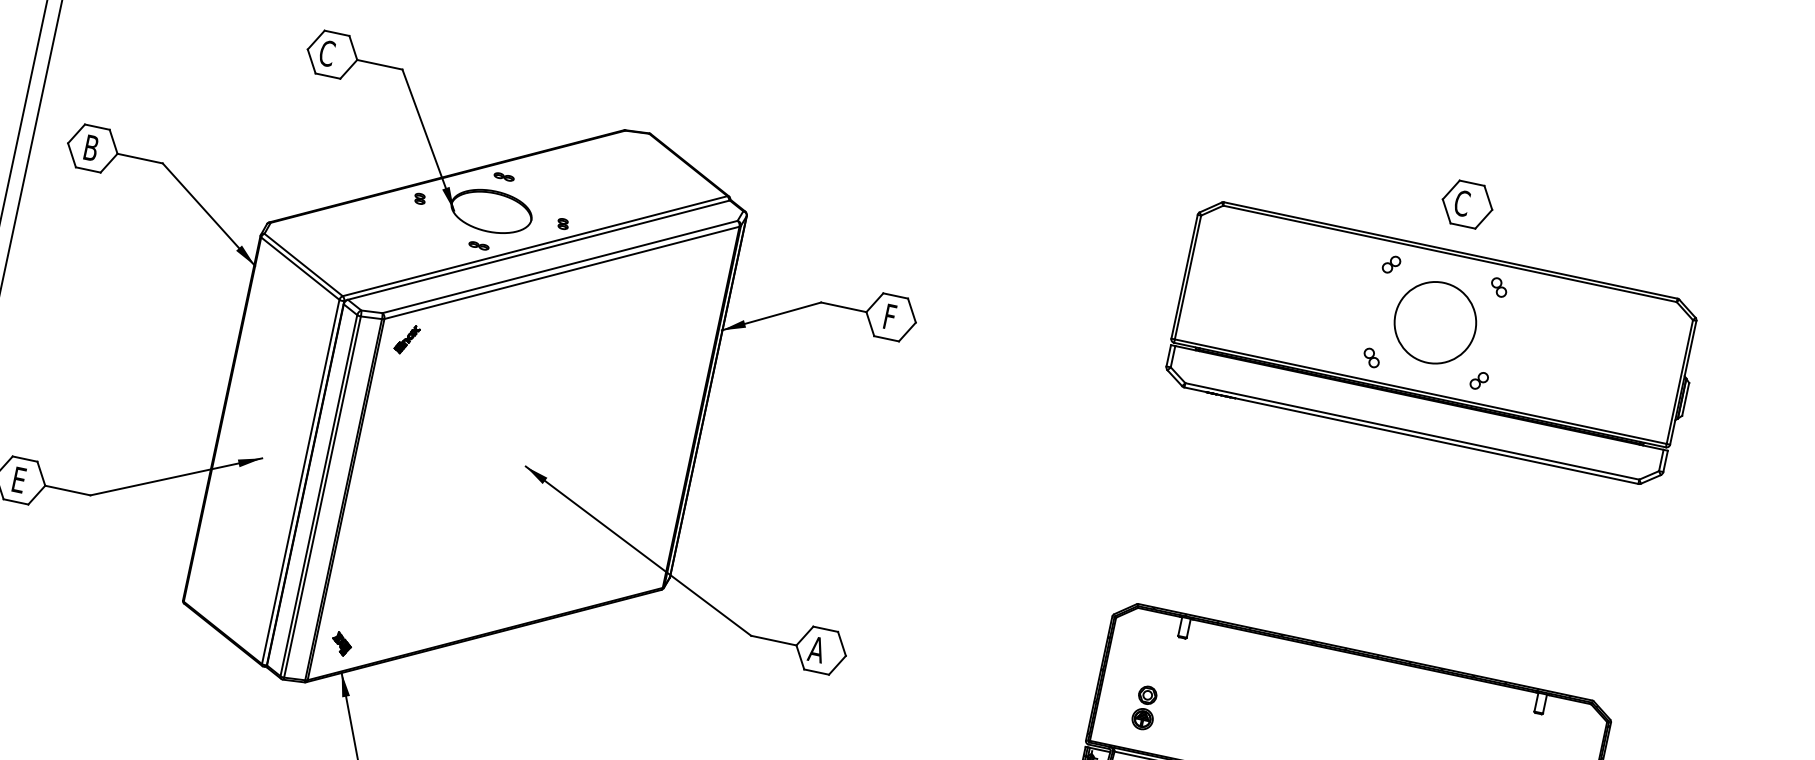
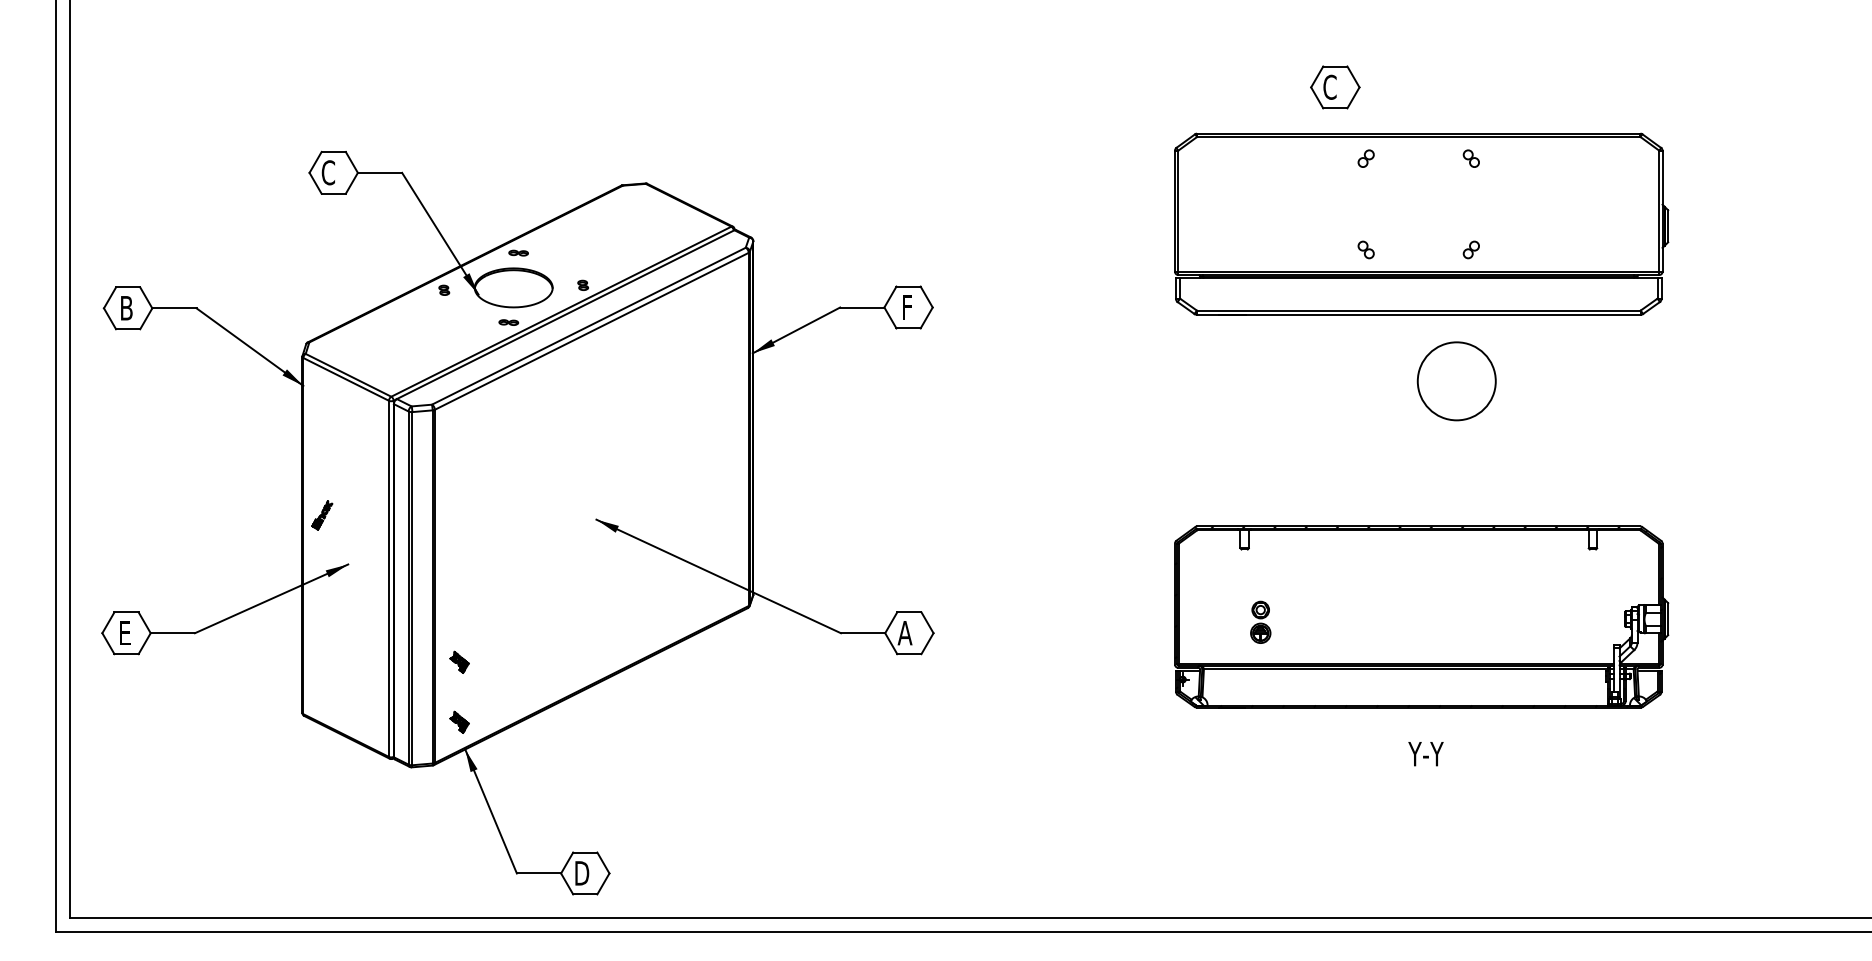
part: (1467, 204) -> (1335, 87), moved
circle: (1435, 322) -> (1456, 381), moved
part: (407, 339) -> (322, 515), moved
part: (354, 581) -> (459, 661), added
part: (1144, 706) -> (1260, 621), moved

